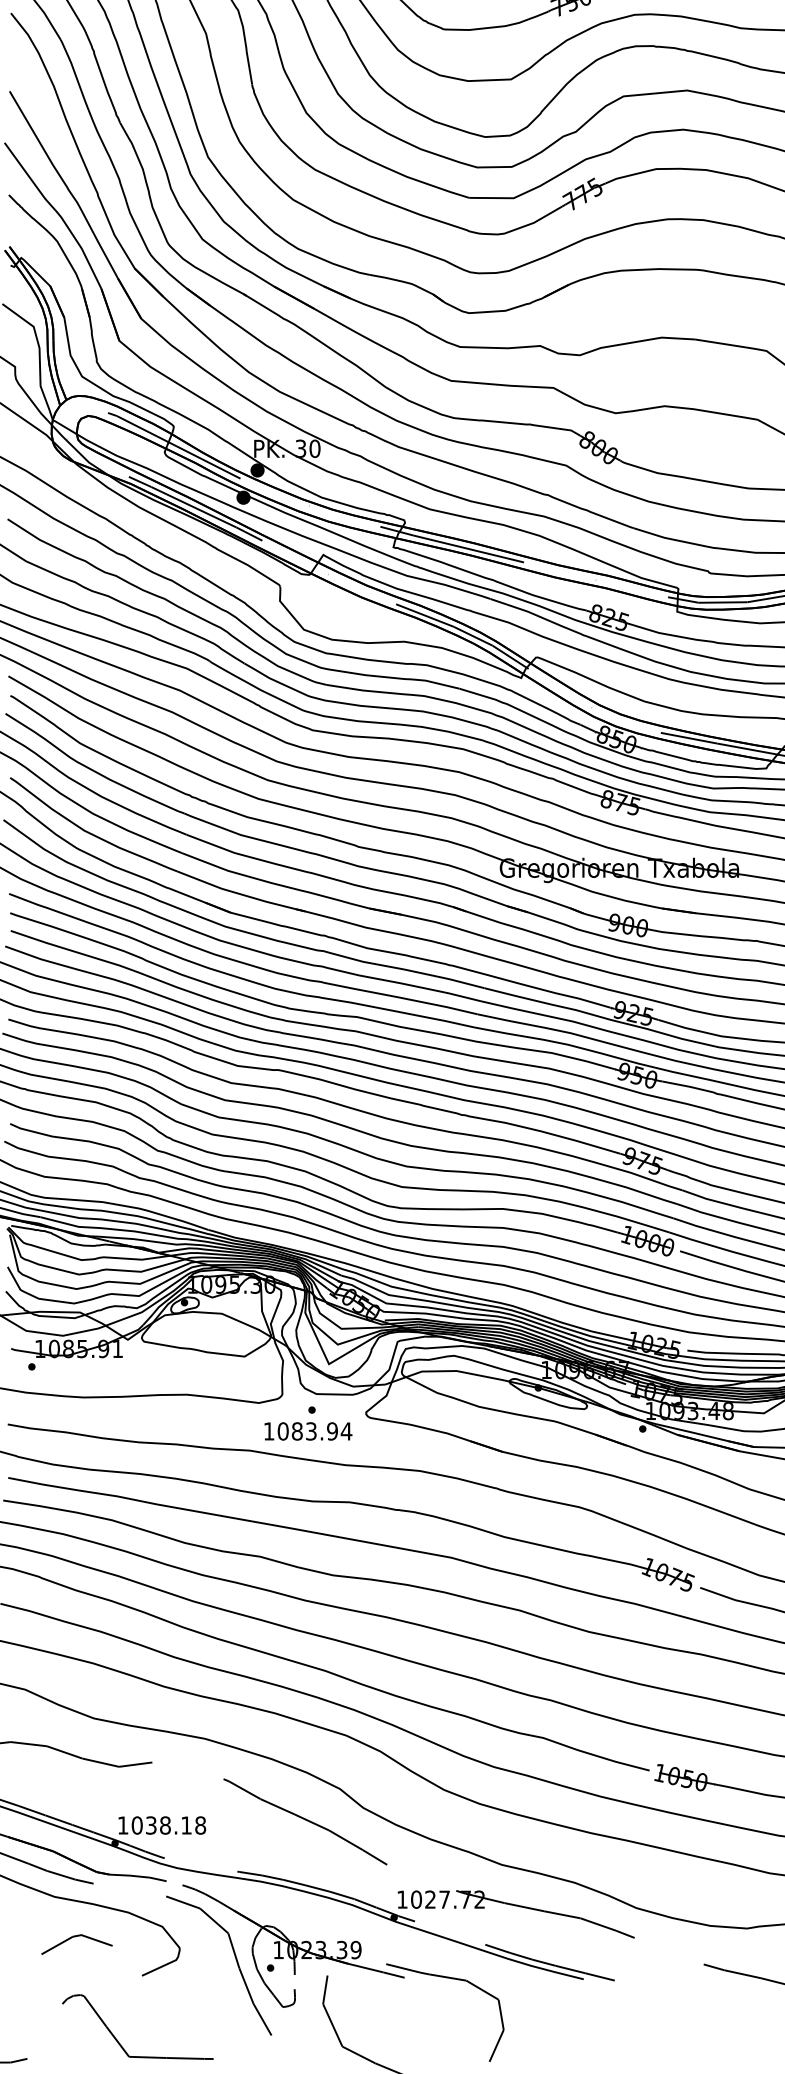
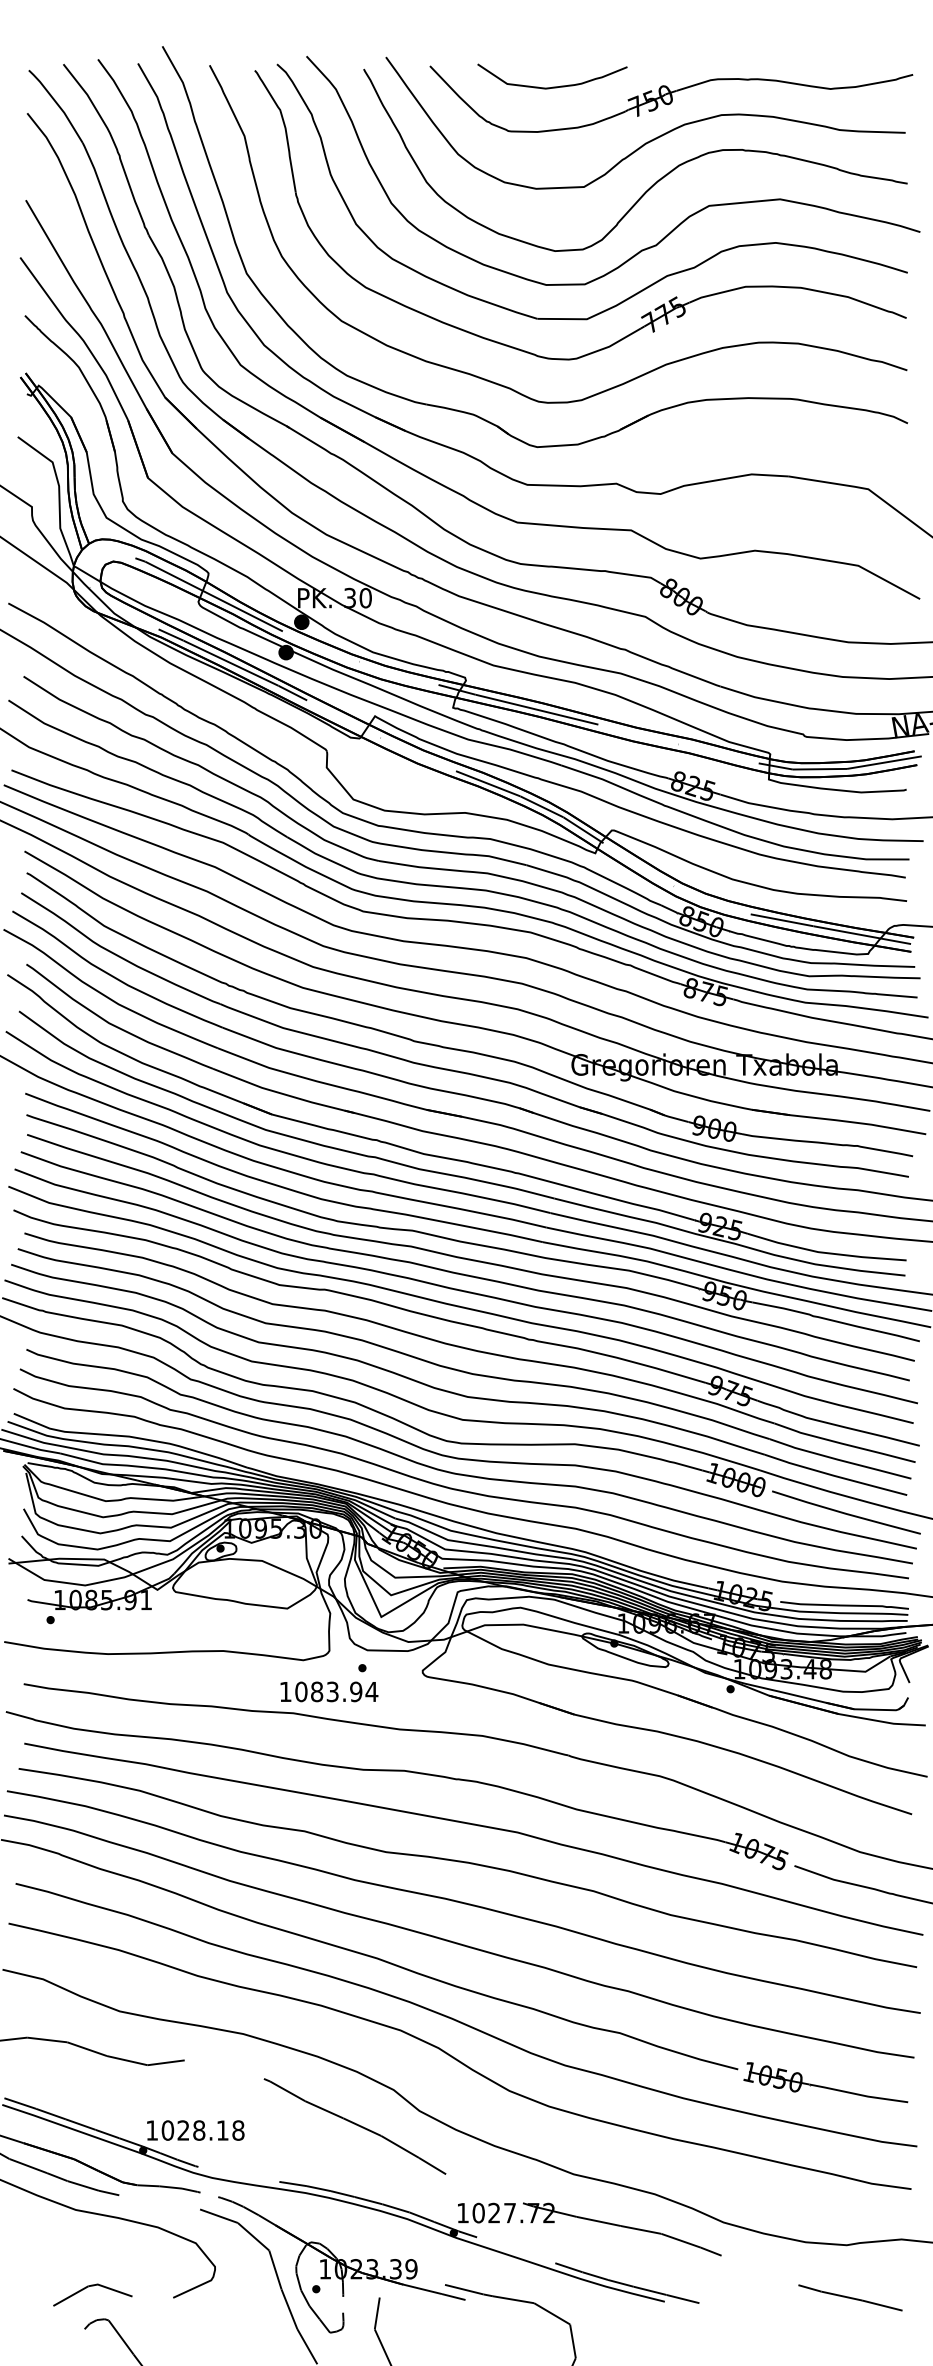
text: (308, 1431) -> (329, 1691), moved
text: (151, 1825) -> (183, 2130), 1038.18 -> 1028.18
part: (76, 1936) -> (92, 2286), moved

